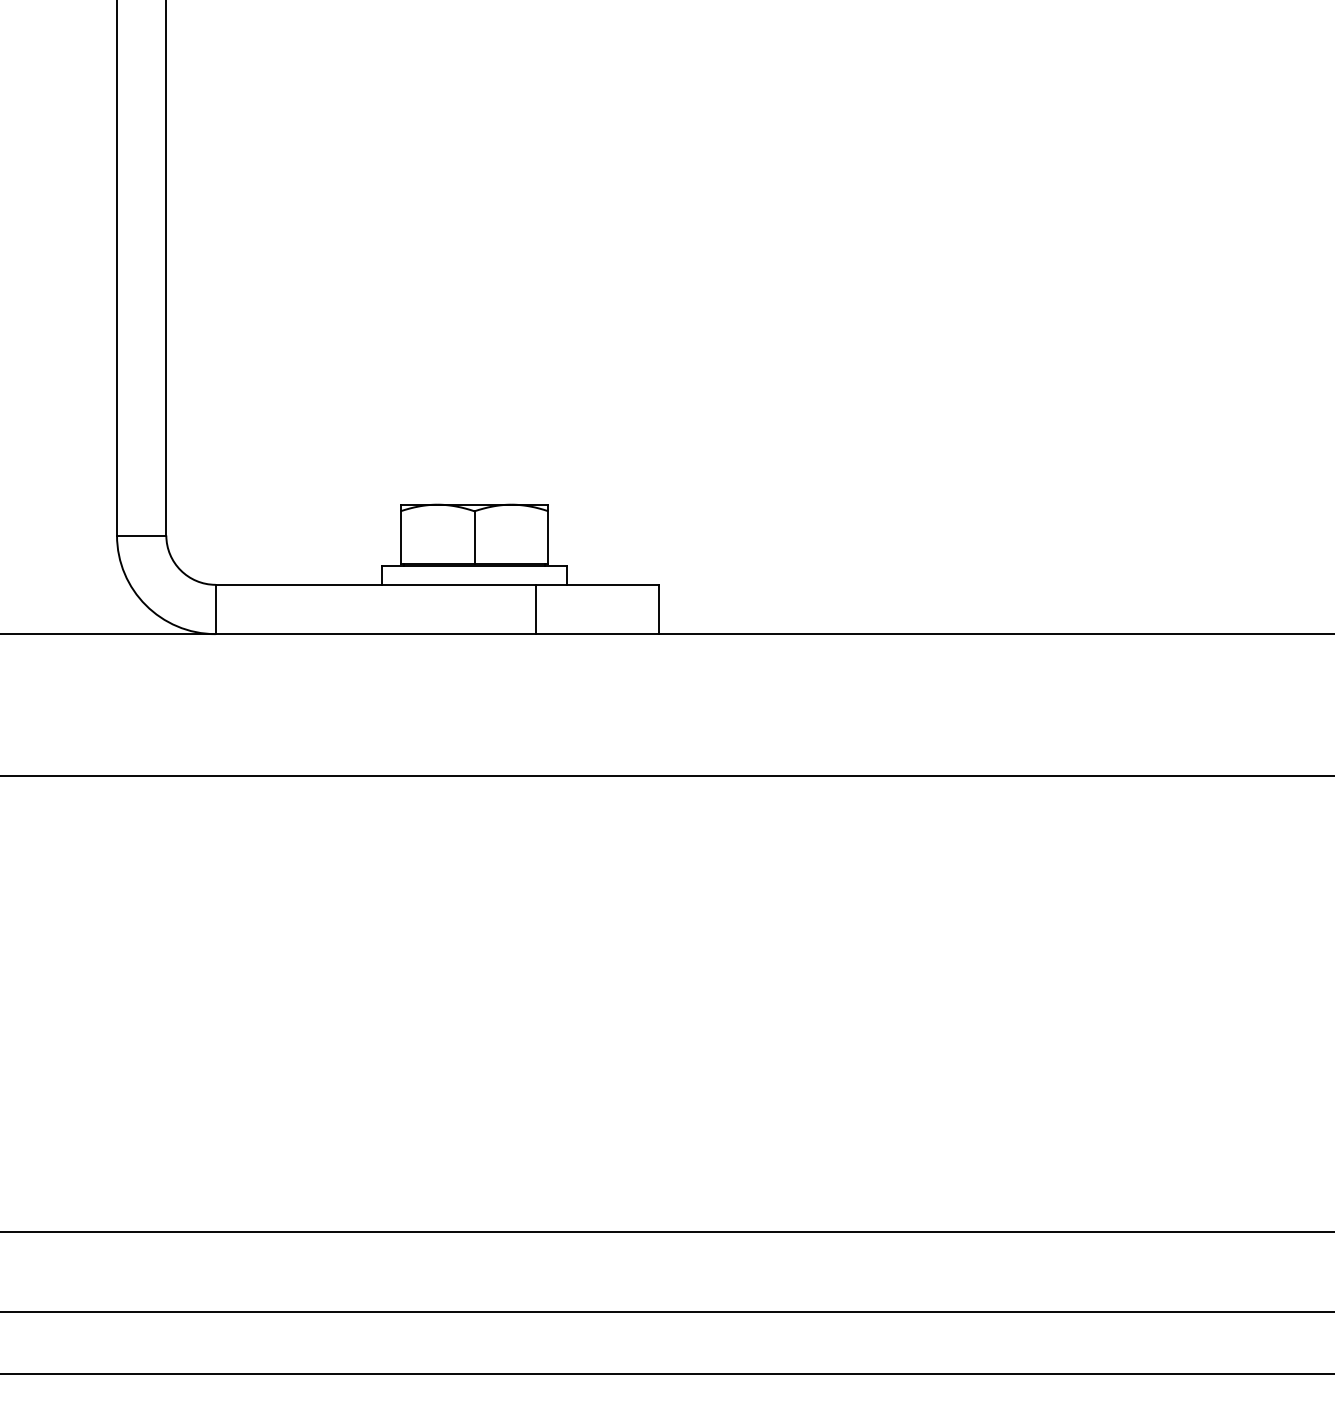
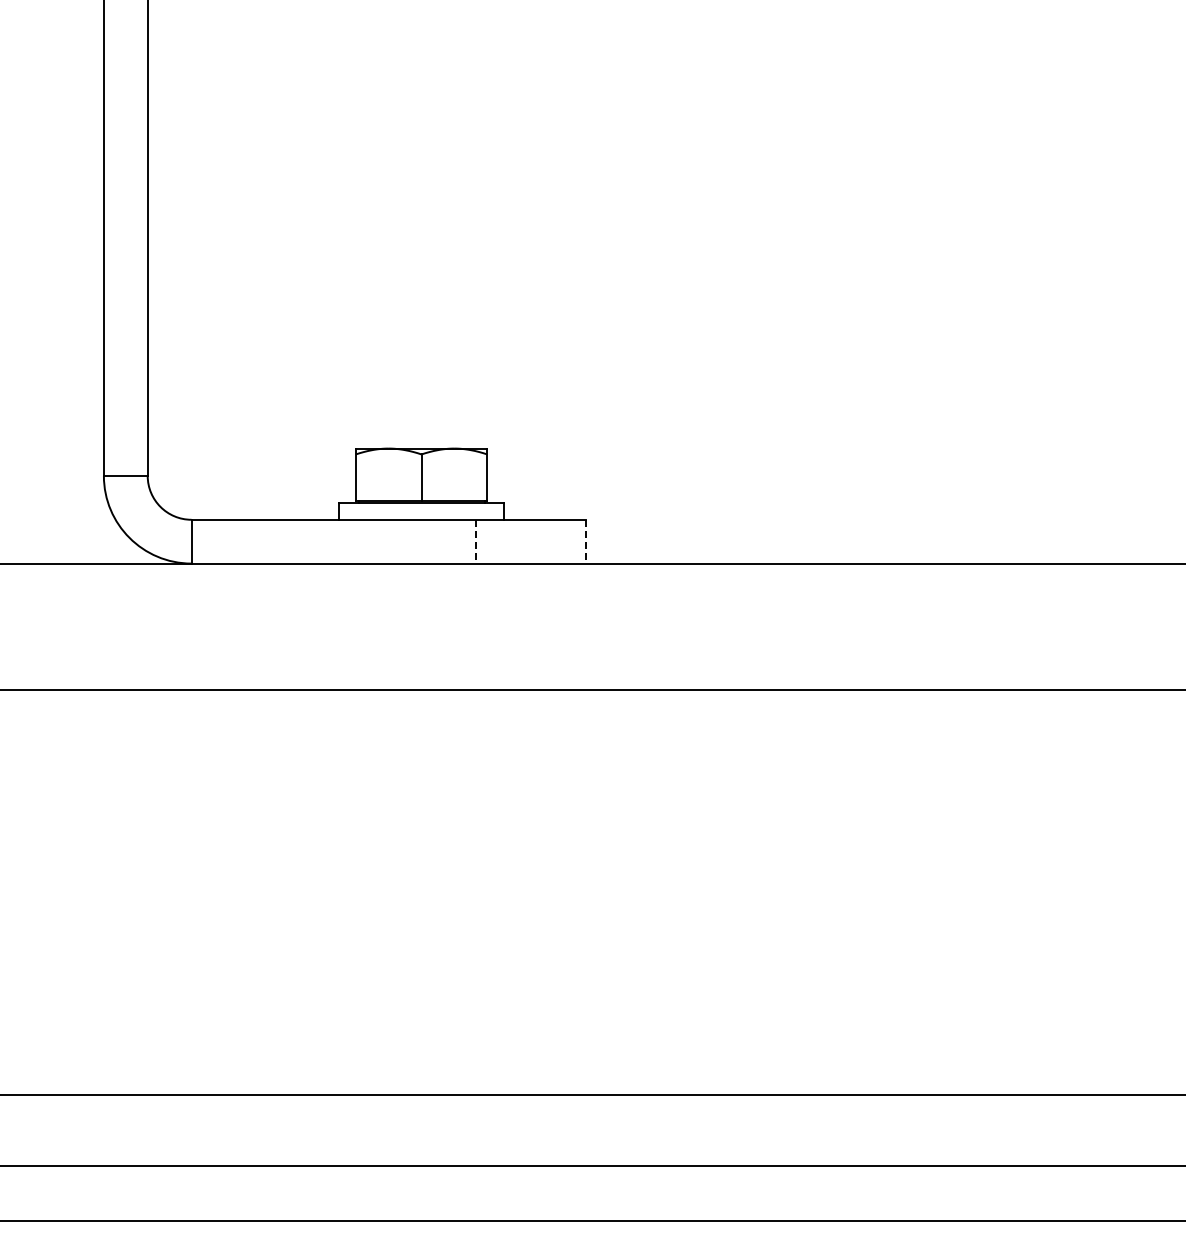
line: (536, 609) -> (476, 541), solid -> dashed
line: (659, 609) -> (585, 541), solid -> dashed

